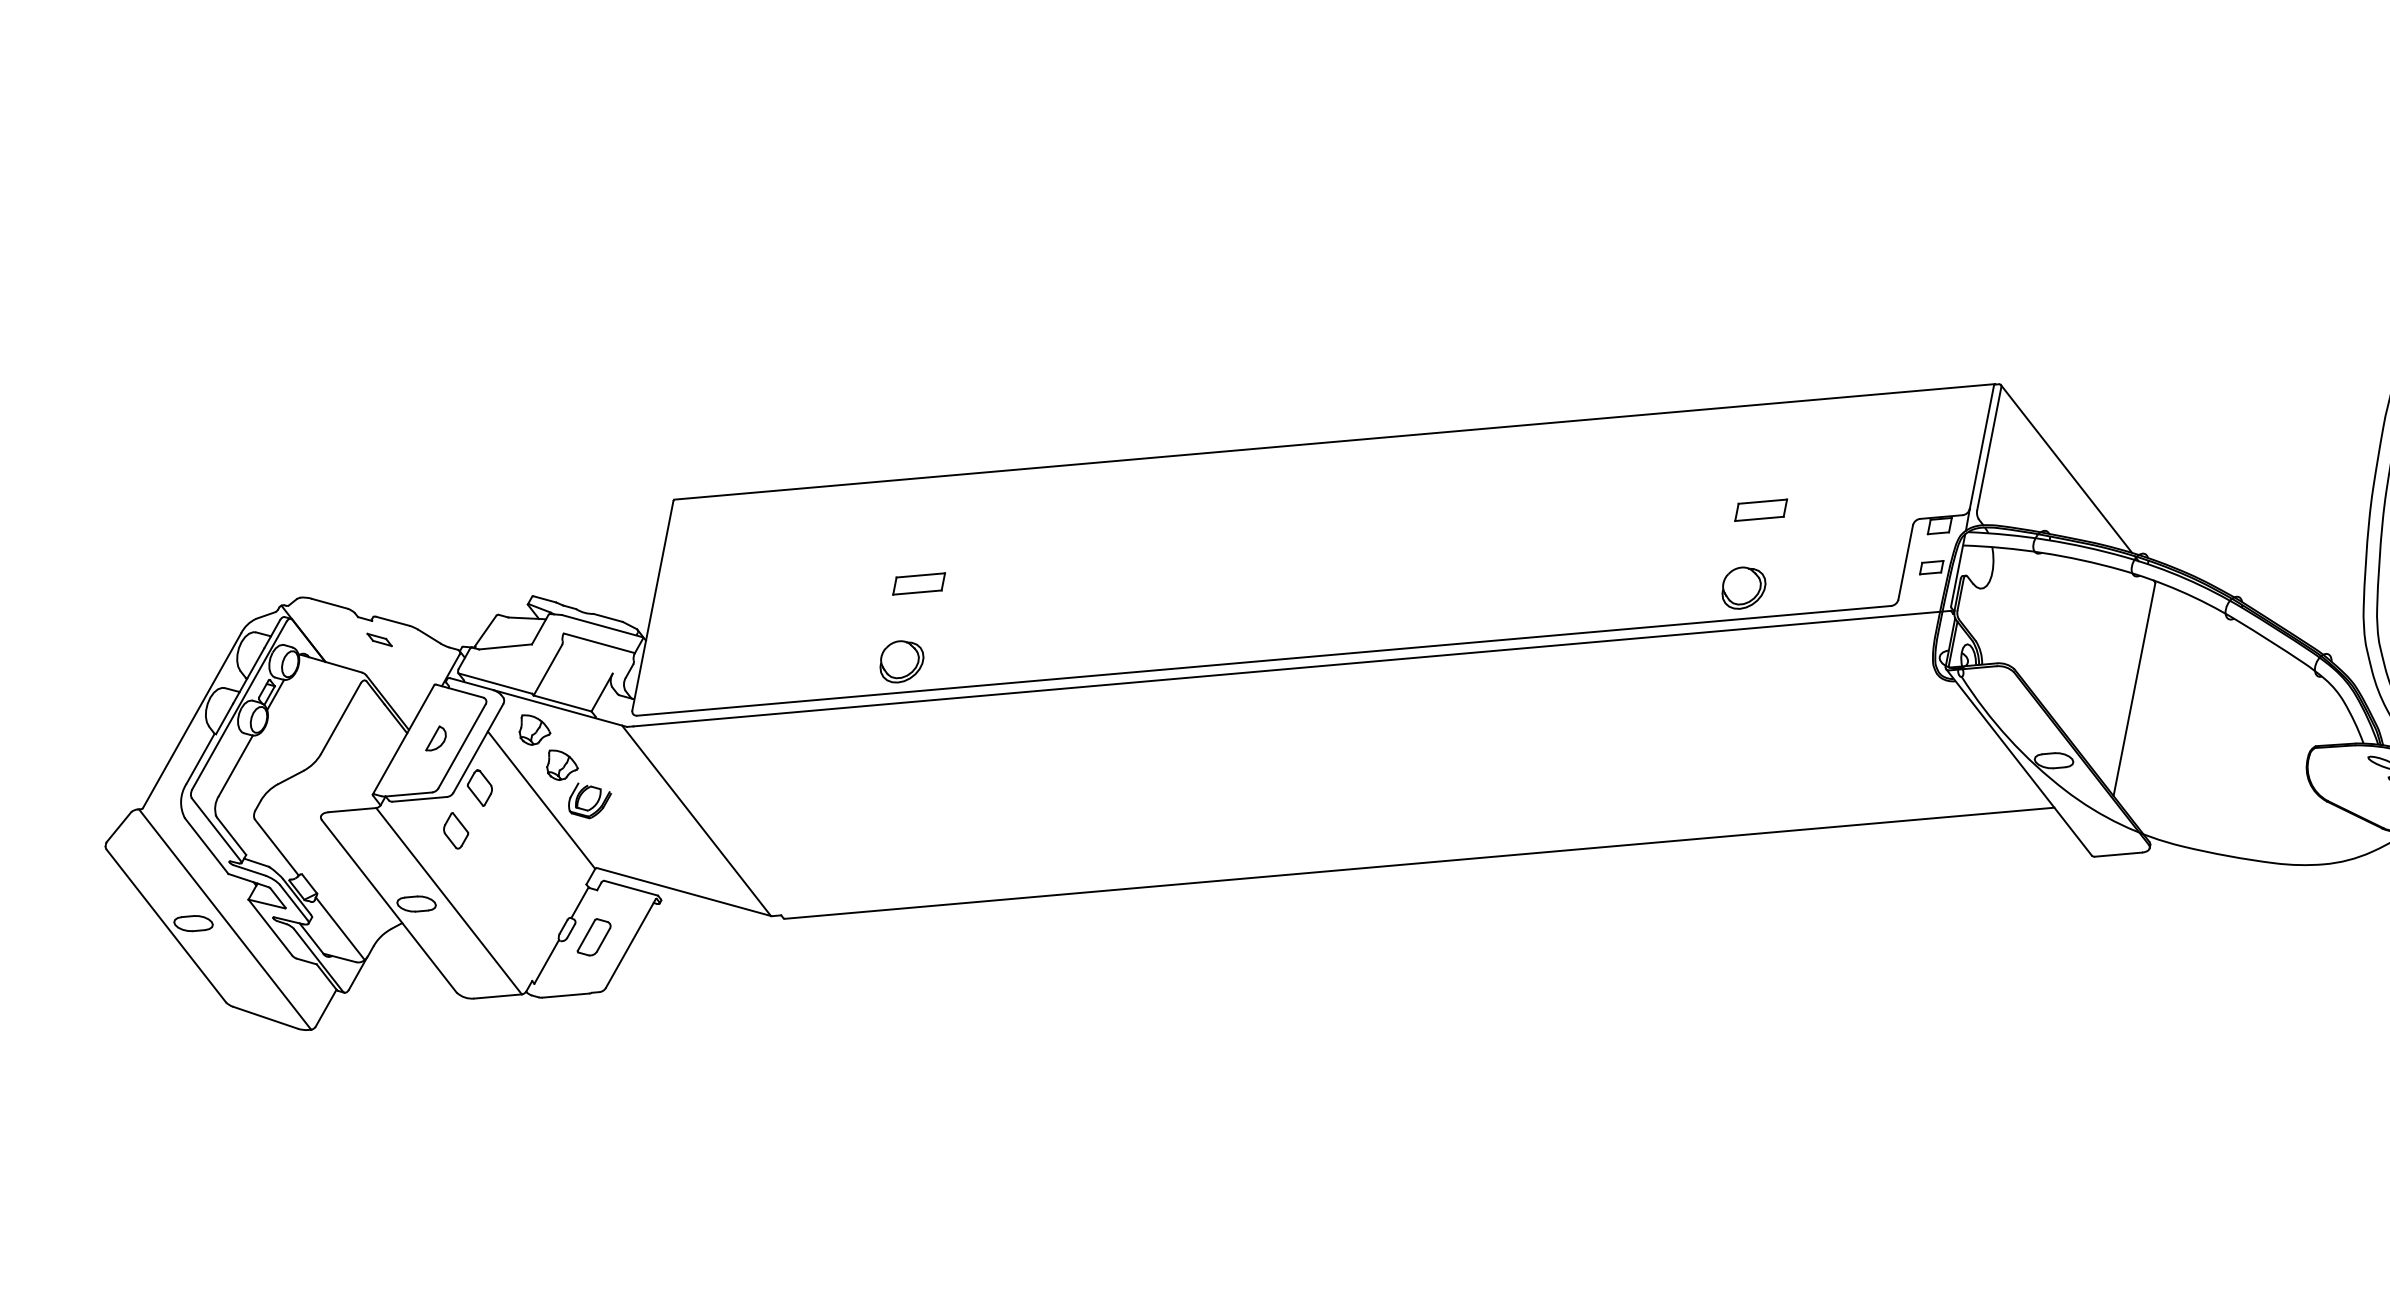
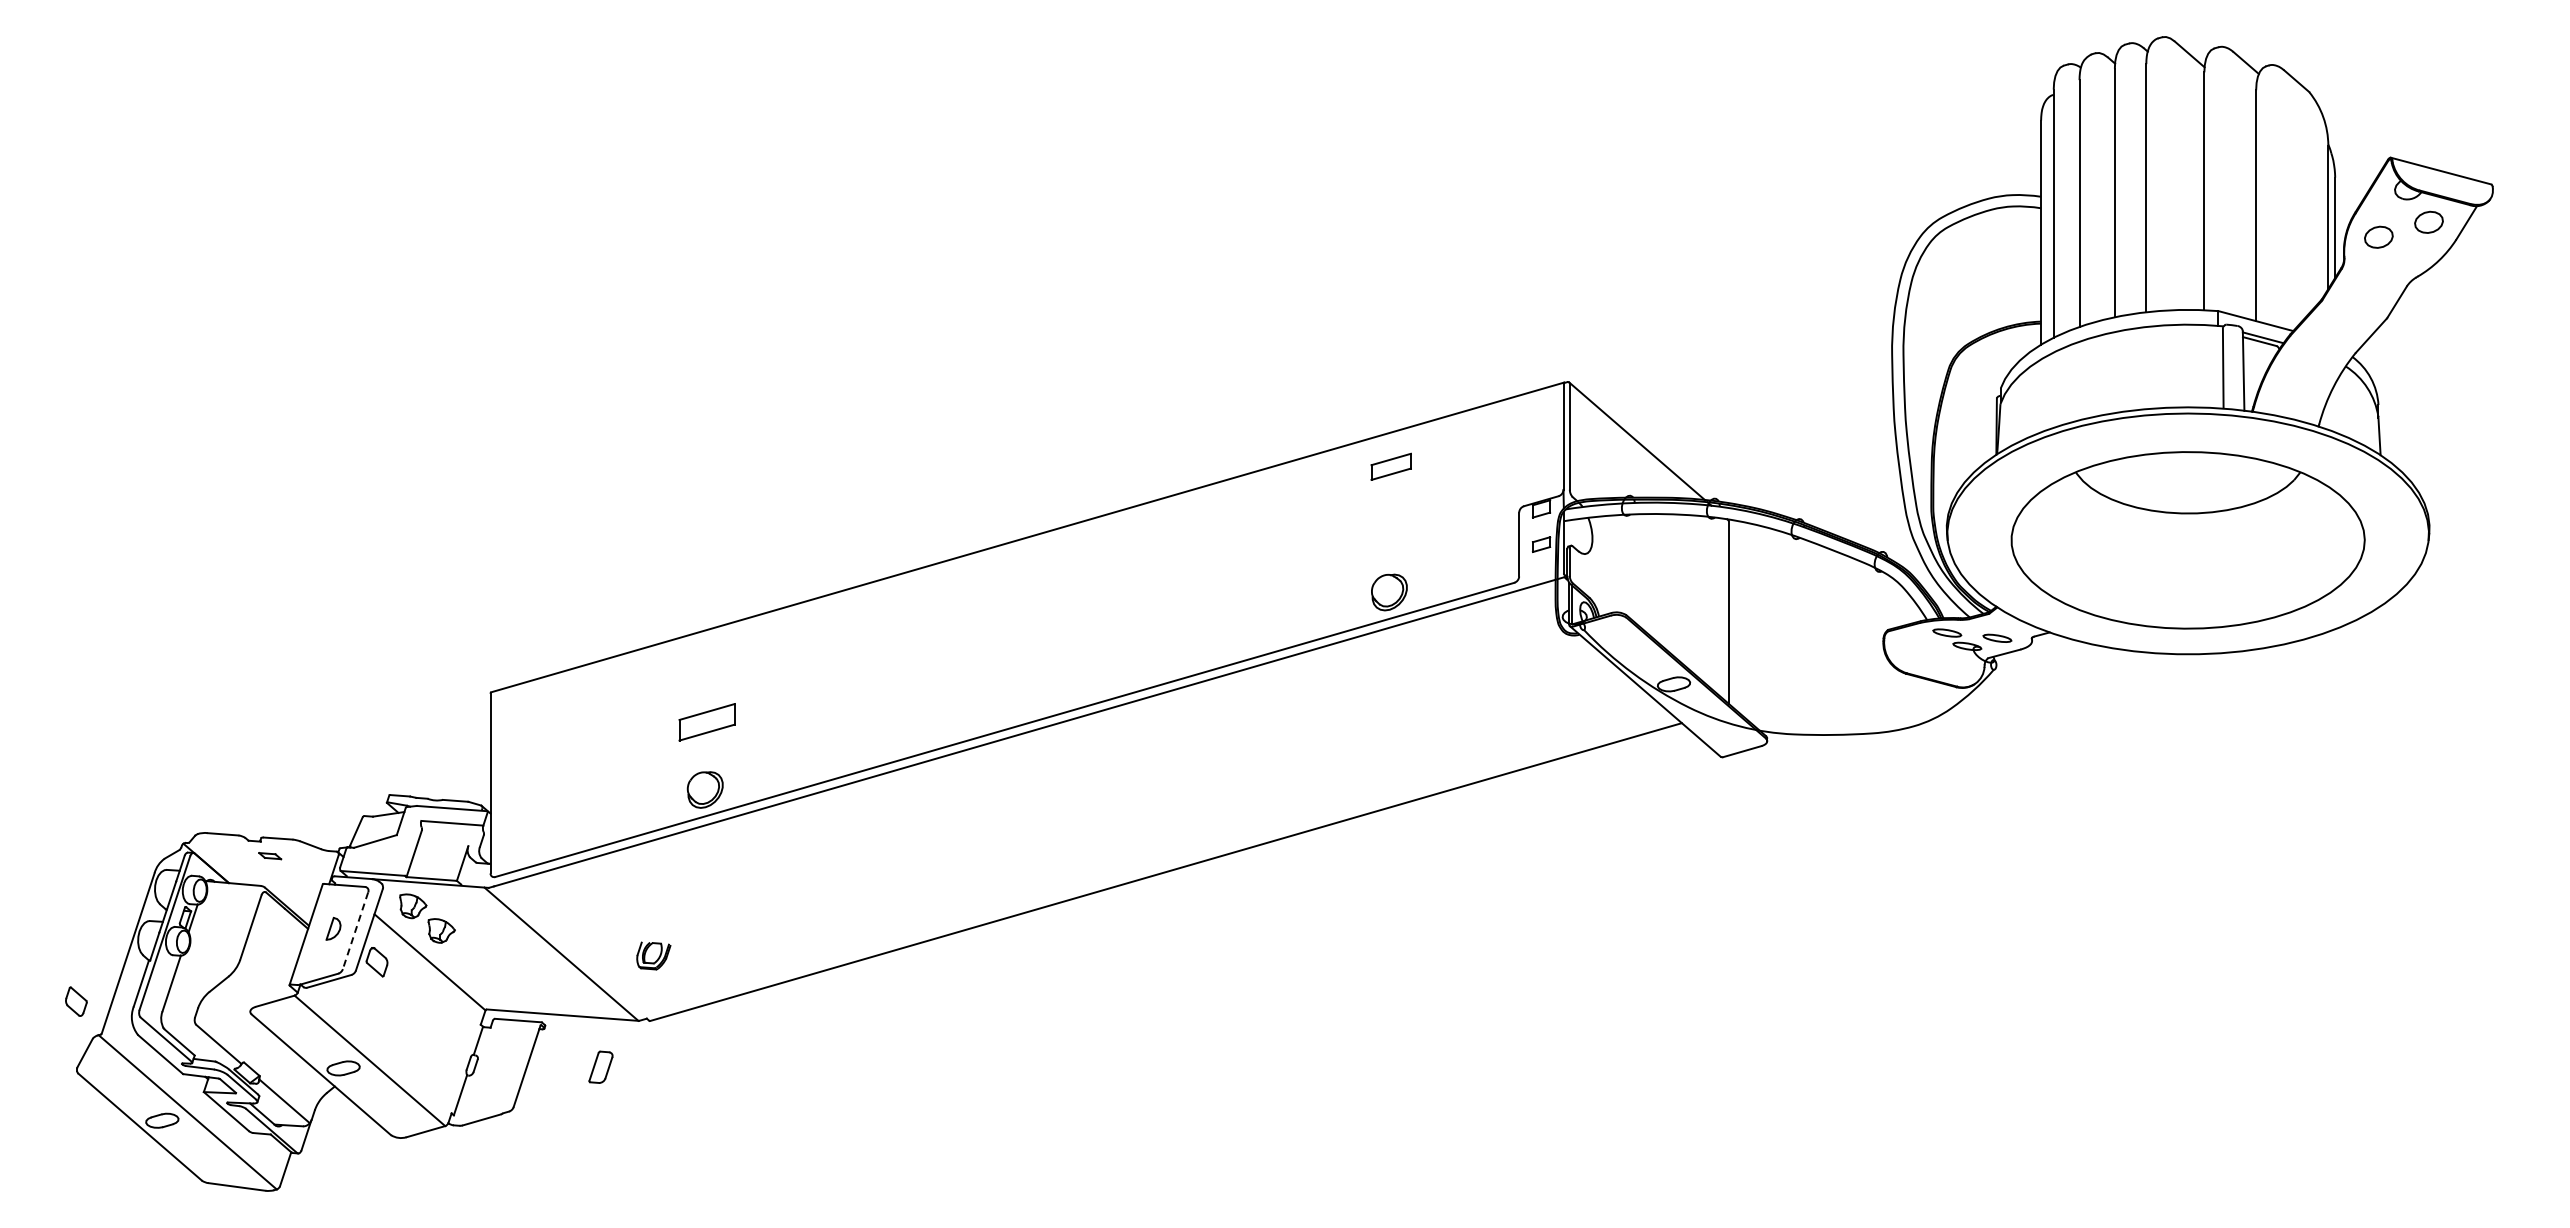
part: (1760, 509) -> (1390, 466), moved
part: (918, 584) -> (706, 722), size x1.4
line: (461, 747) -> (355, 931), solid -> dashed
part: (589, 801) -> (653, 955), moved
part: (456, 830) -> (76, 1001), moved
part: (594, 936) -> (600, 1066), moved

